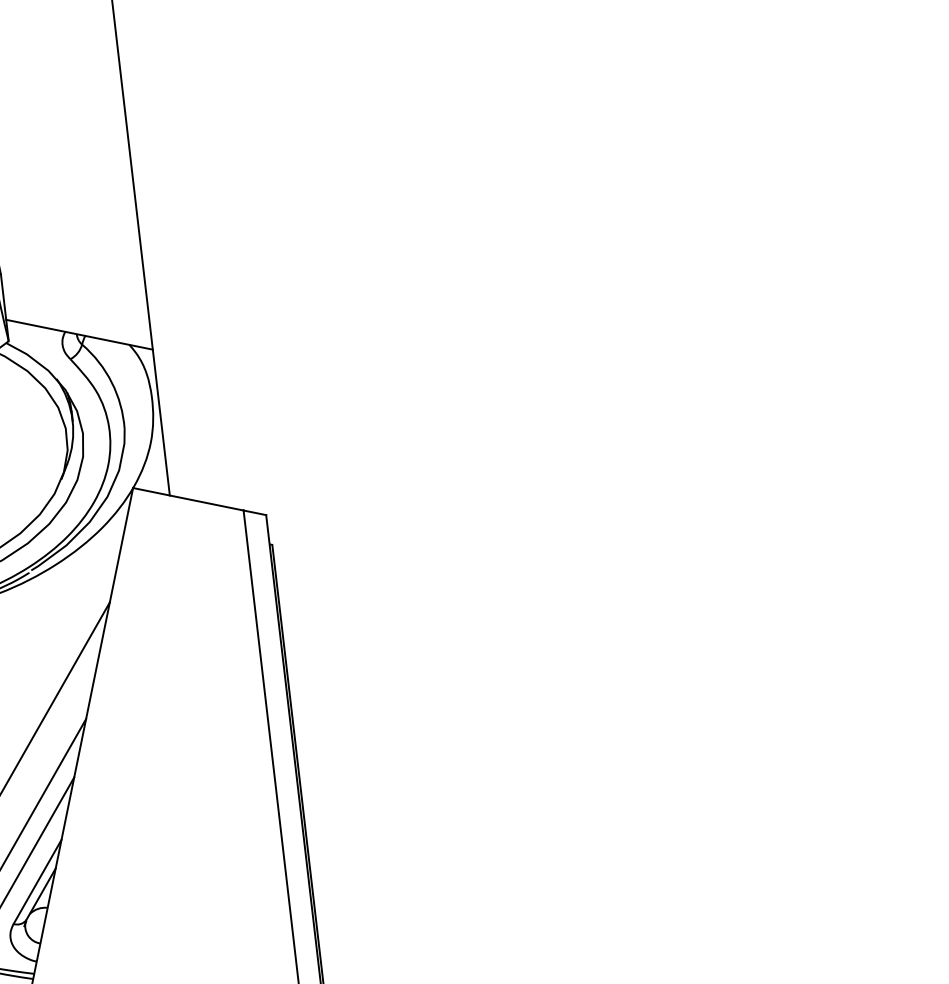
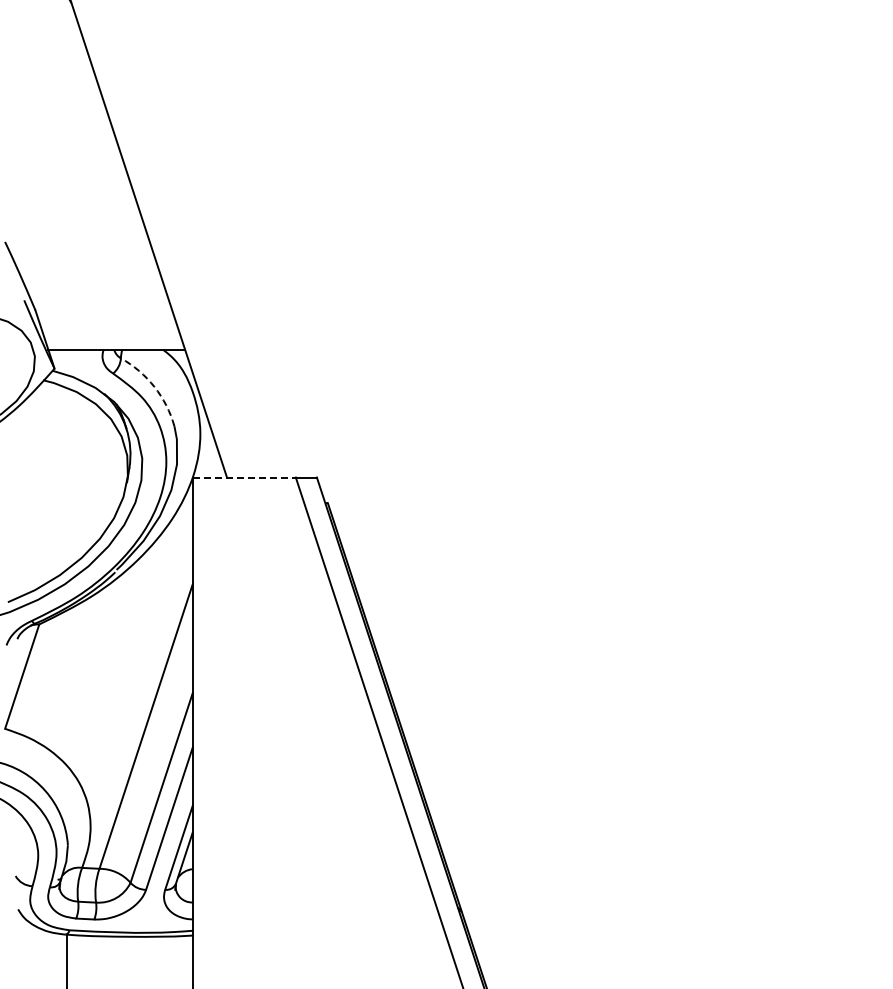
arc: (111, 382) -> (154, 386), solid -> dashed
line: (188, 499) -> (244, 477), solid -> dashed

